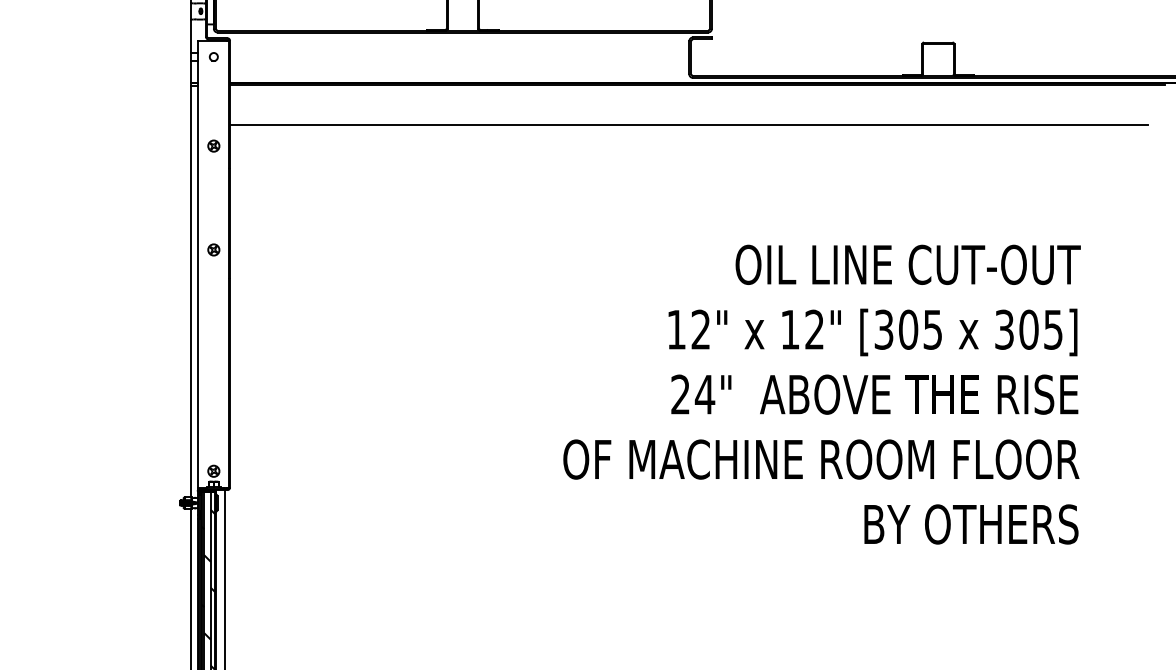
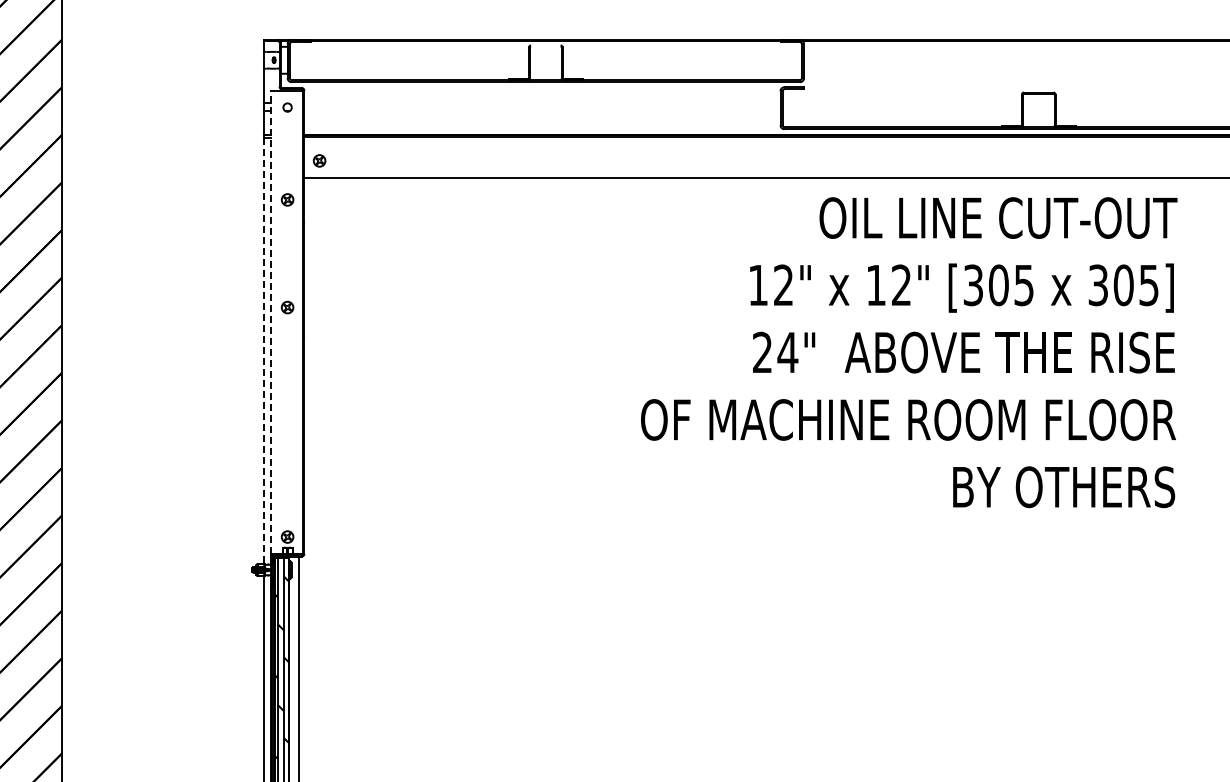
part: (244, 108) -> (319, 160), added
line: (197, 264) -> (270, 322), solid -> dashed
line: (191, 292) -> (264, 351), solid -> dashed
text: (822, 394) -> (909, 352), moved

